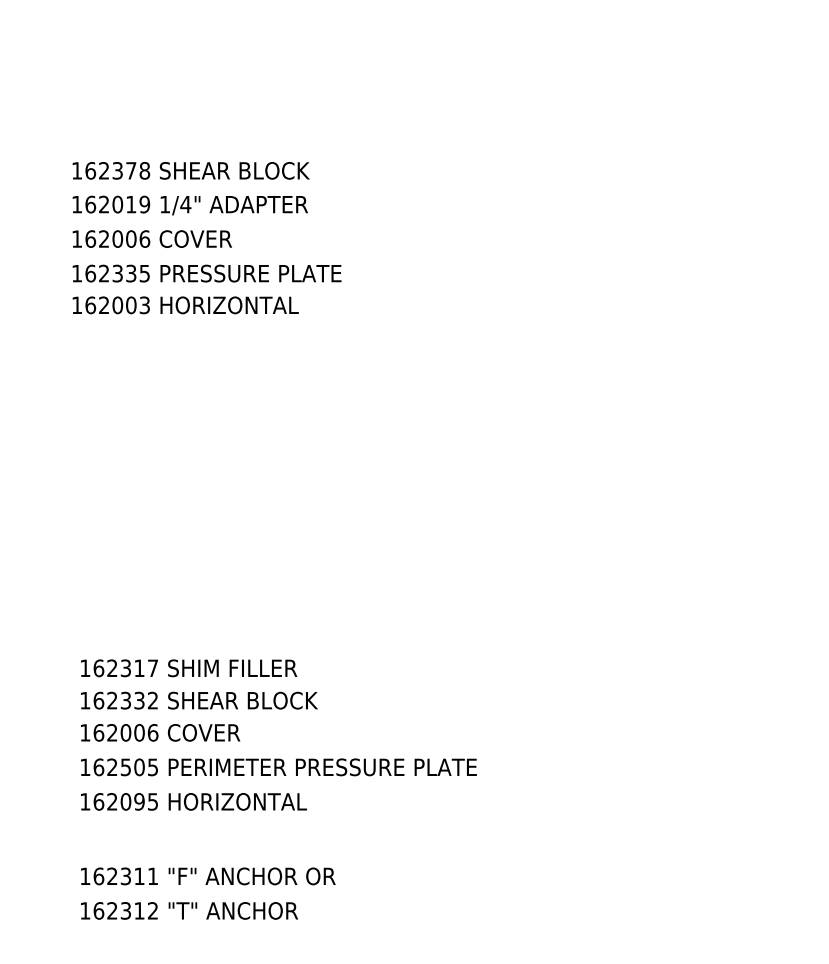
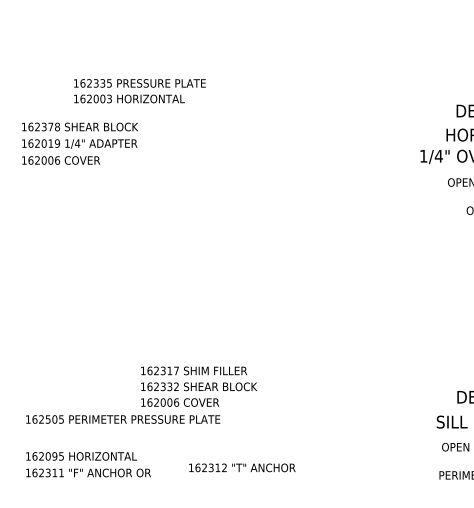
text: (206, 290) -> (139, 91), moved
text: (199, 700) -> (199, 386), moved
text: (193, 802) -> (81, 456), moved
text: (189, 910) -> (242, 467), moved

